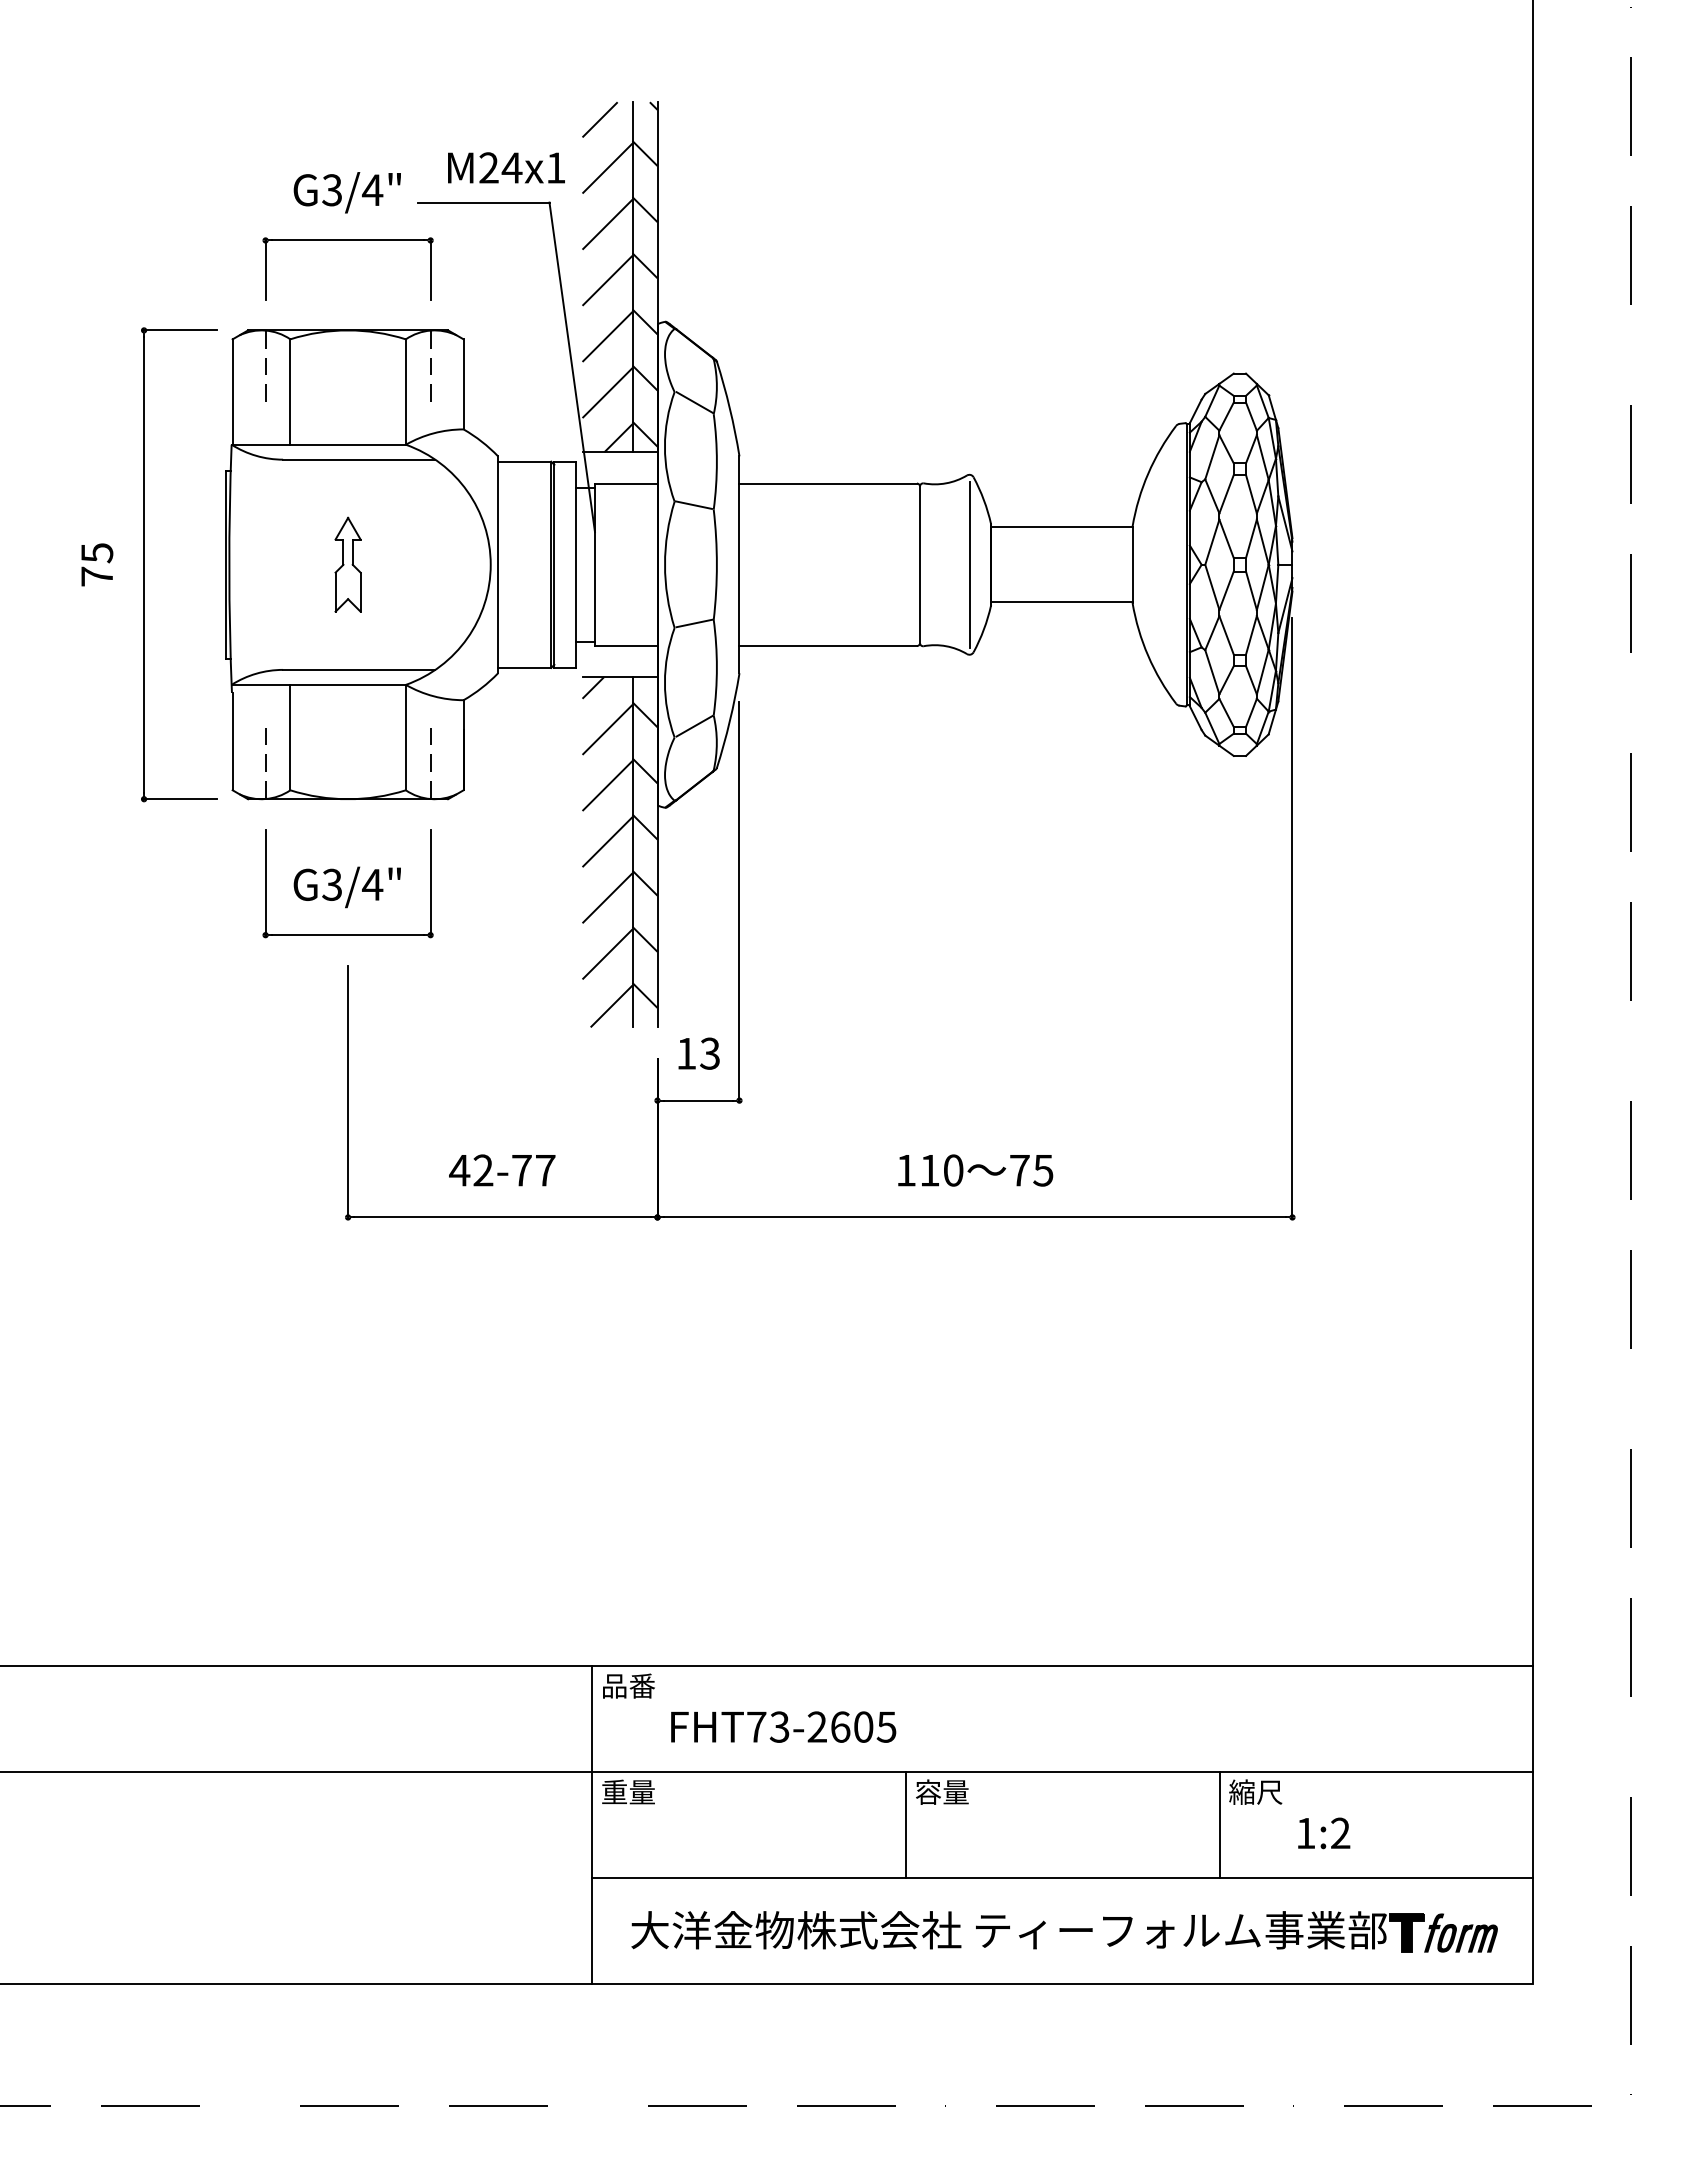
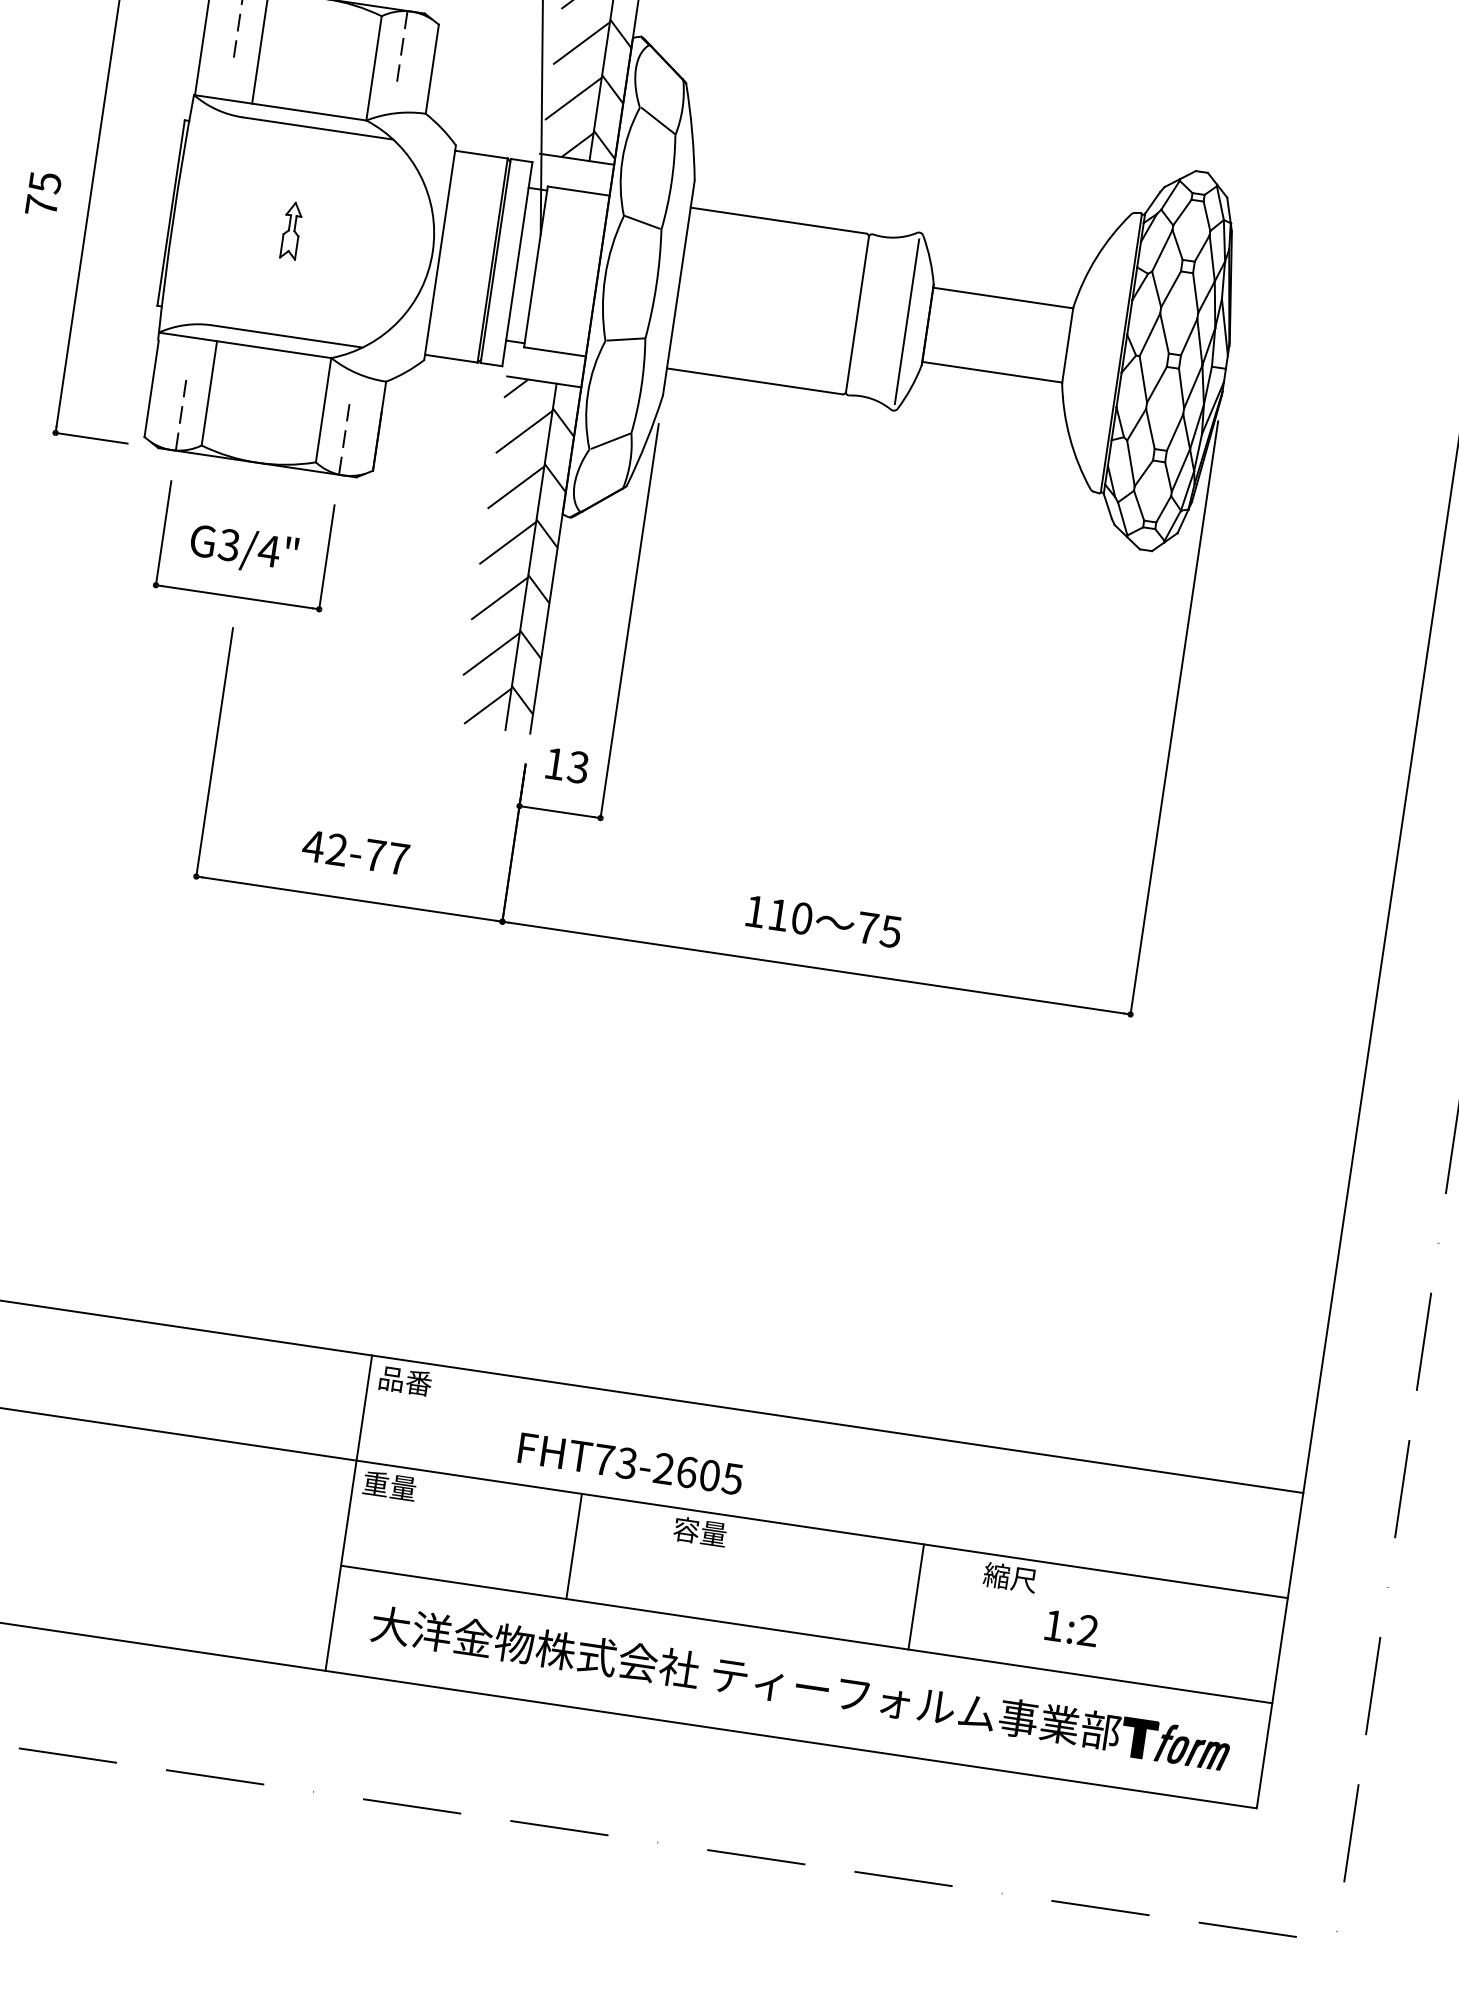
part: (347, 564) -> (291, 230), size x0.6
text: (783, 1726) -> (630, 1463), moved
line: (905, 1824) -> (574, 1545), moved
line: (1219, 1824) -> (916, 1596), moved

